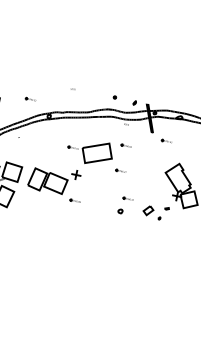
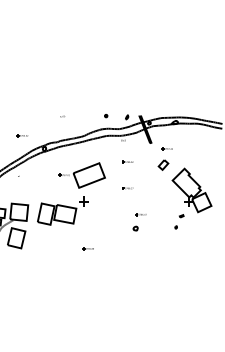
part: (89, 151) -> (81, 175), moved
part: (74, 200) -> (87, 248), moved
part: (148, 210) -> (163, 164), moved

